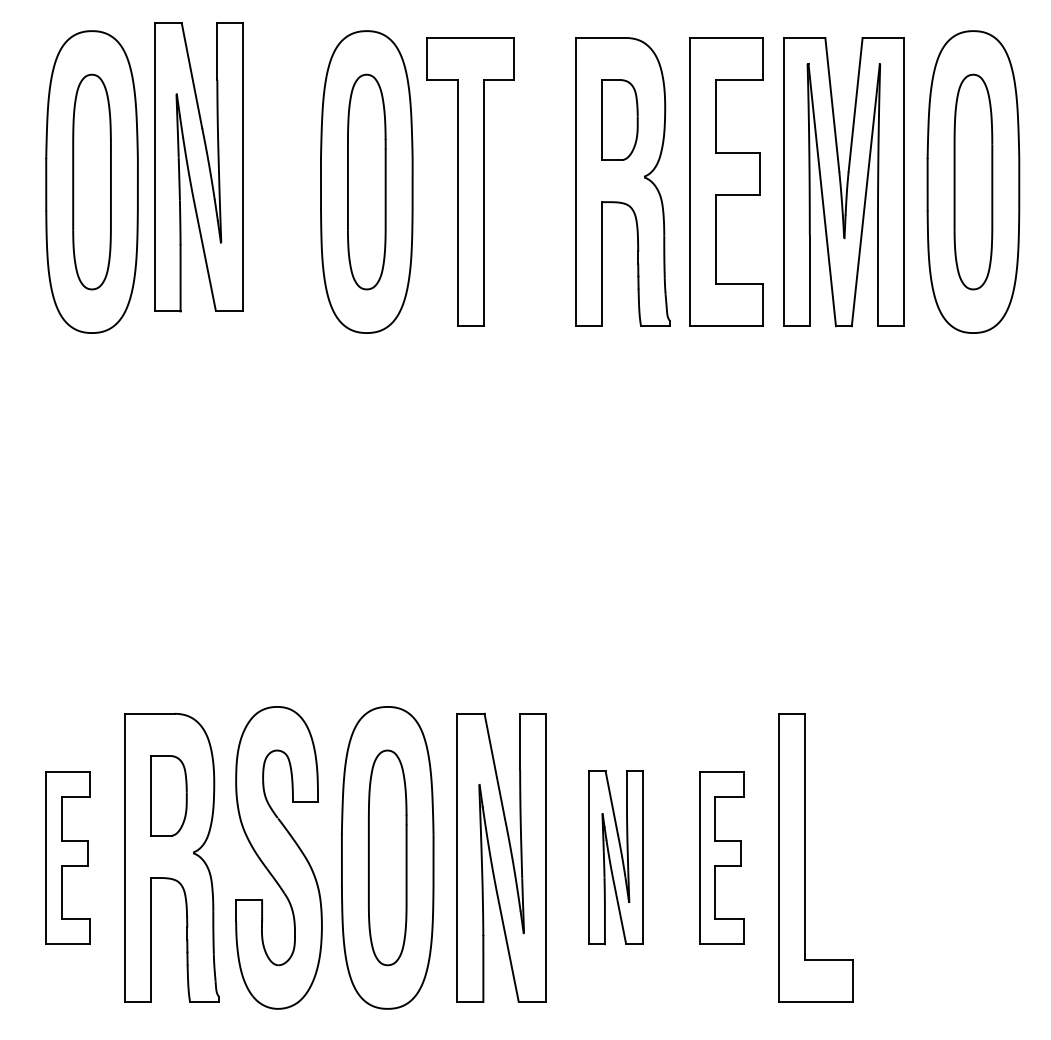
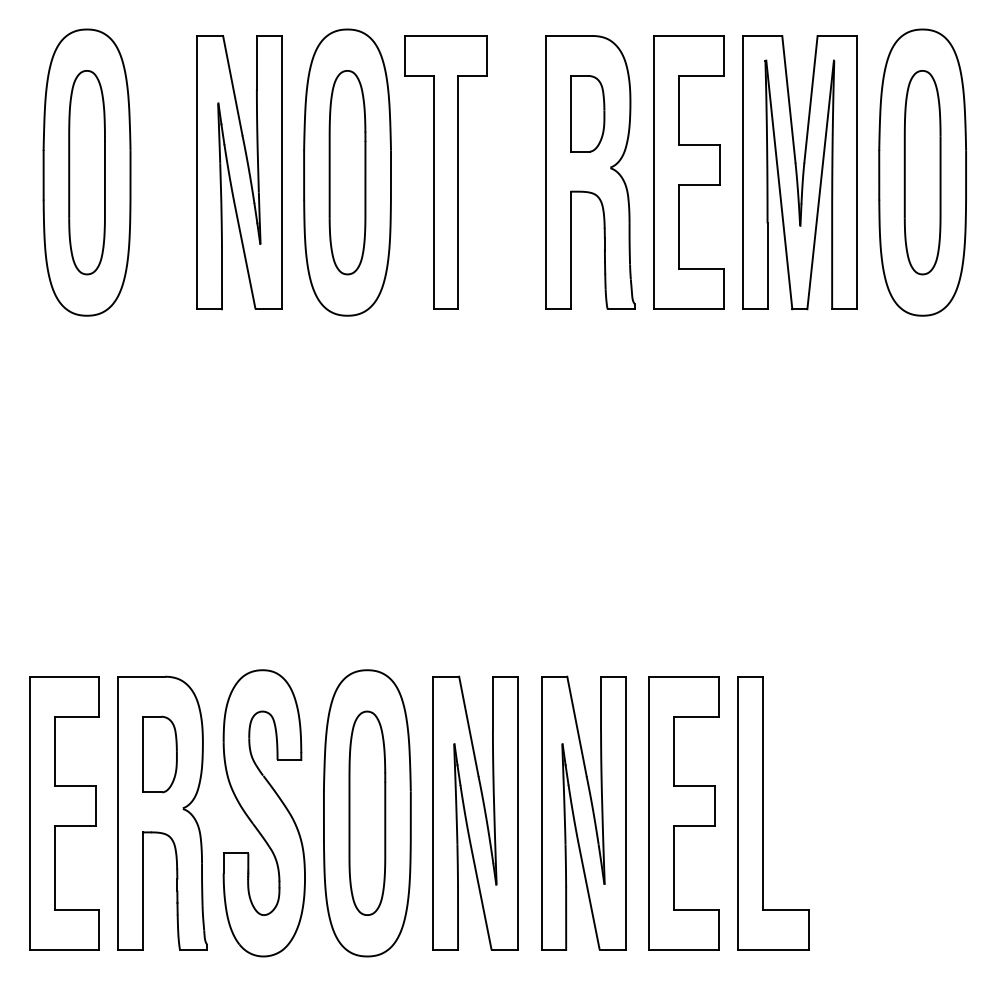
part: (199, 167) -> (239, 172), moved
part: (615, 857) -> (583, 812), size x1.67
part: (68, 858) -> (64, 813), size x1.67
part: (721, 858) -> (683, 813), size x1.67

